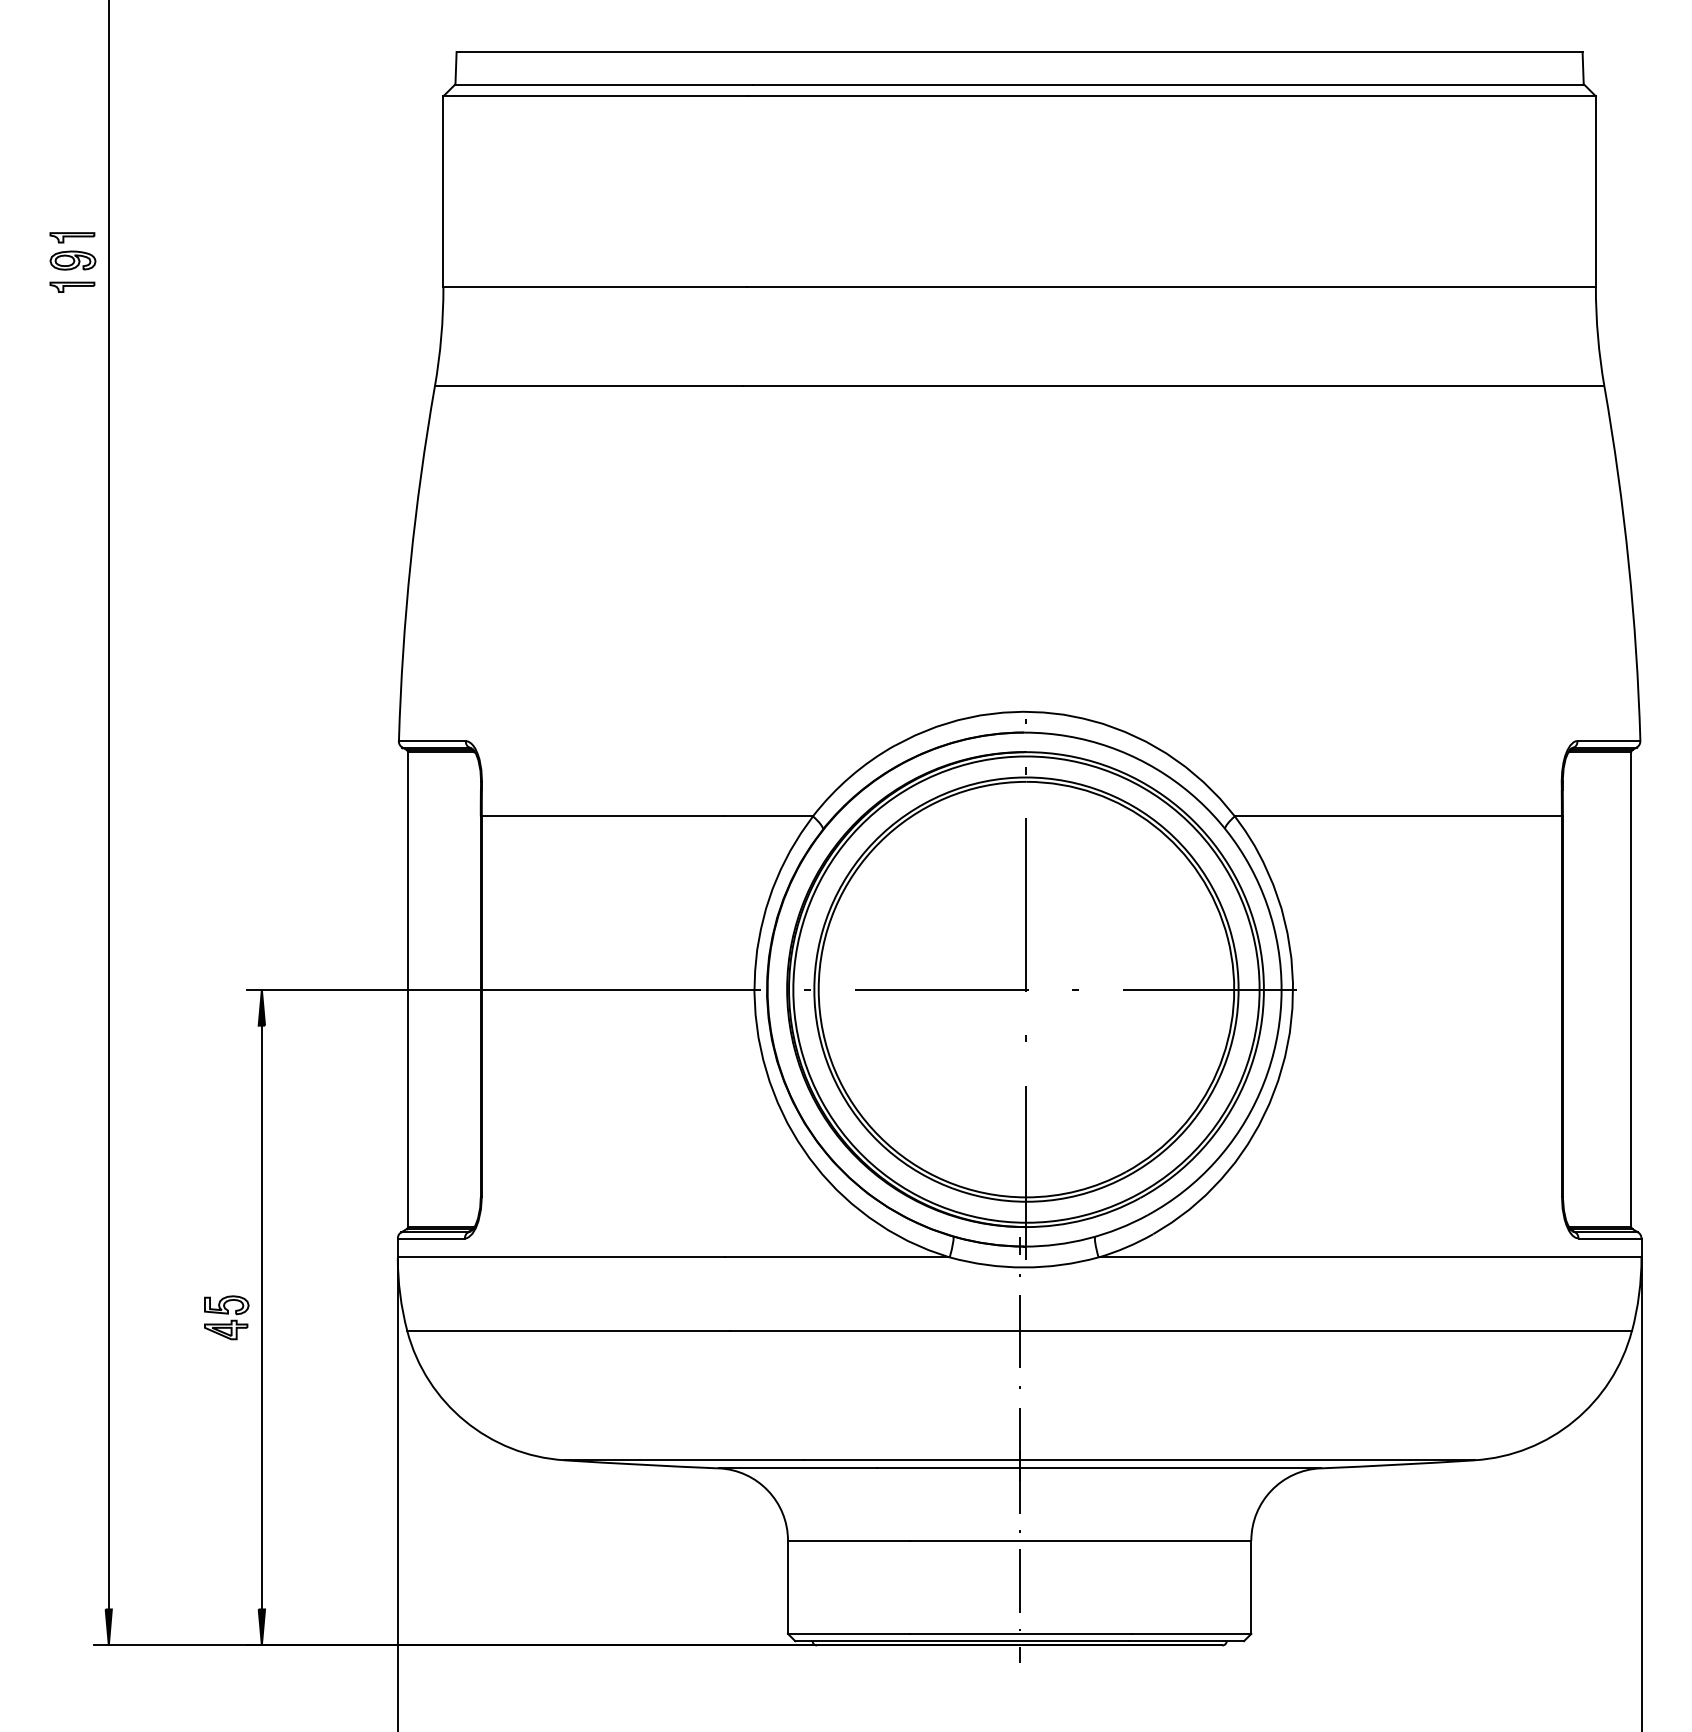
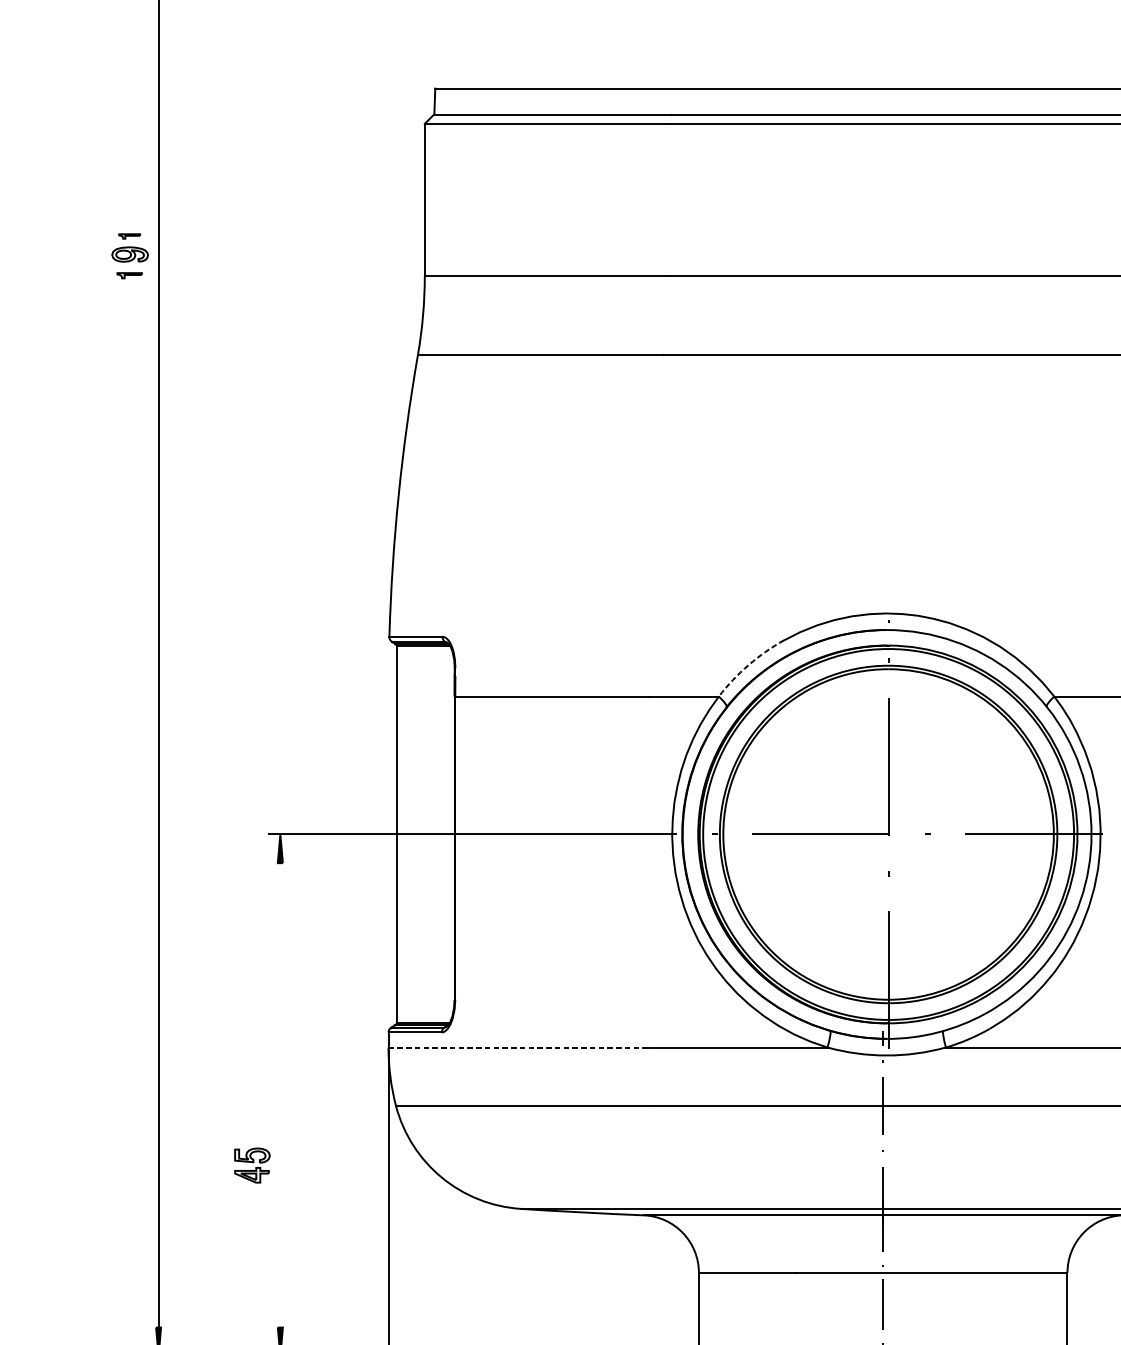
part: (72, 237) -> (129, 236), size x0.6
part: (72, 286) -> (129, 275), size x0.7
arc: (850, 776) -> (748, 664), solid -> dashed
line: (561, 1257) -> (518, 1047), solid -> dashed
part: (226, 1317) -> (252, 1165), moved
line: (261, 1317) -> (280, 1095), removed

